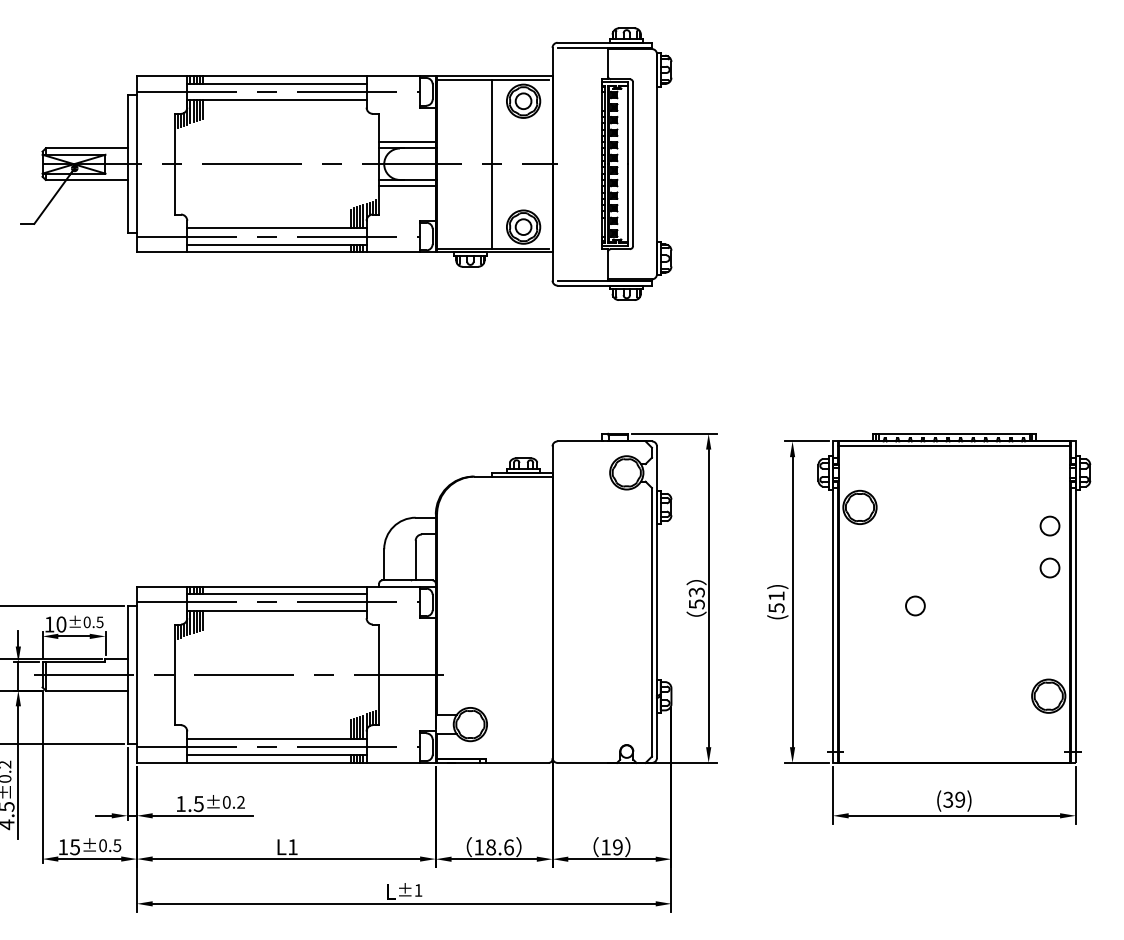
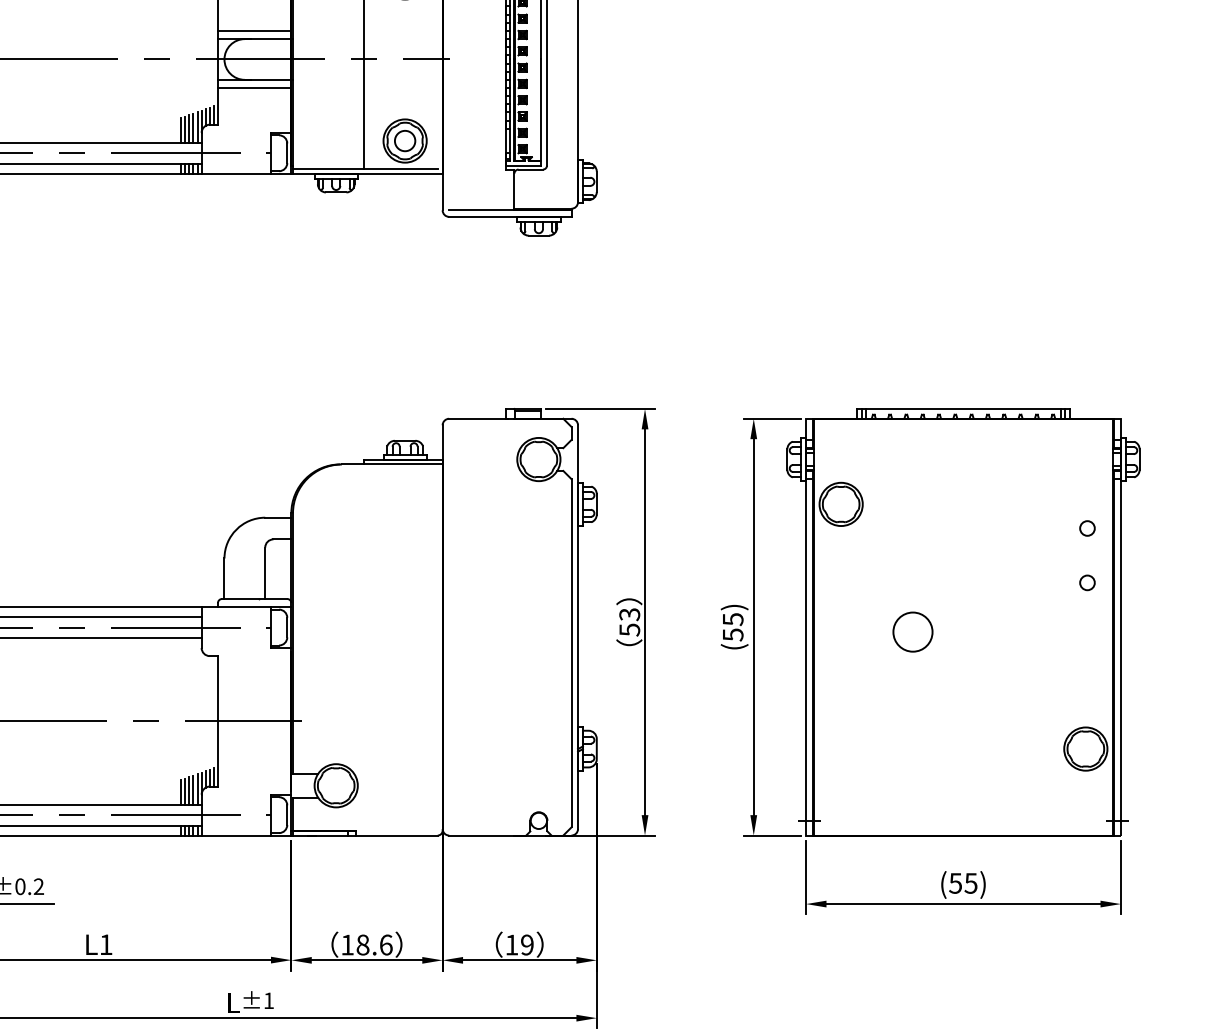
line: (953, 446) -> (962, 425), removed
circle: (1049, 525) -> (1086, 527), size x0.6
circle: (1049, 567) -> (1086, 582), size x0.6
text: (776, 596) -> (732, 619), (51) -> (55)
circle: (915, 605) -> (913, 631), size x1.6
text: (954, 799) -> (963, 882), (39) -> (55)

